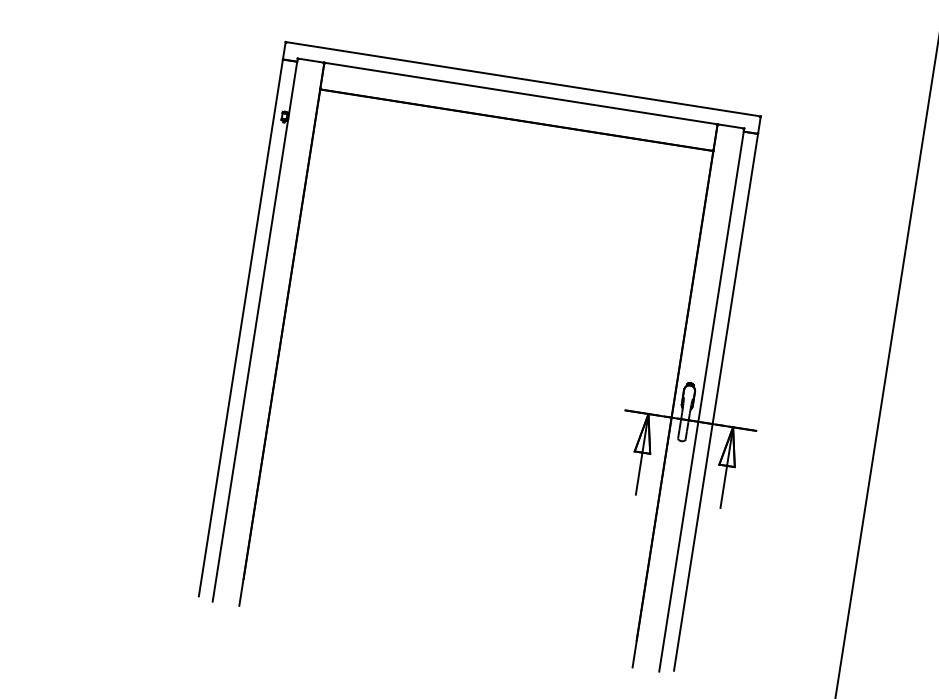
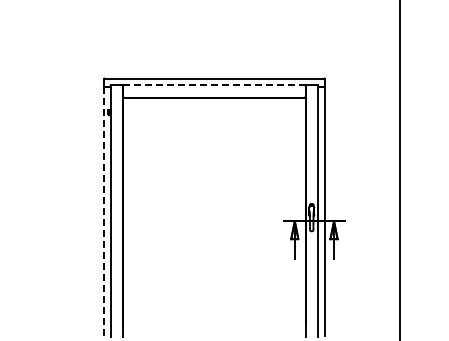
line: (519, 93) -> (213, 85), solid -> dashed
line: (241, 328) -> (104, 211), solid -> dashed

